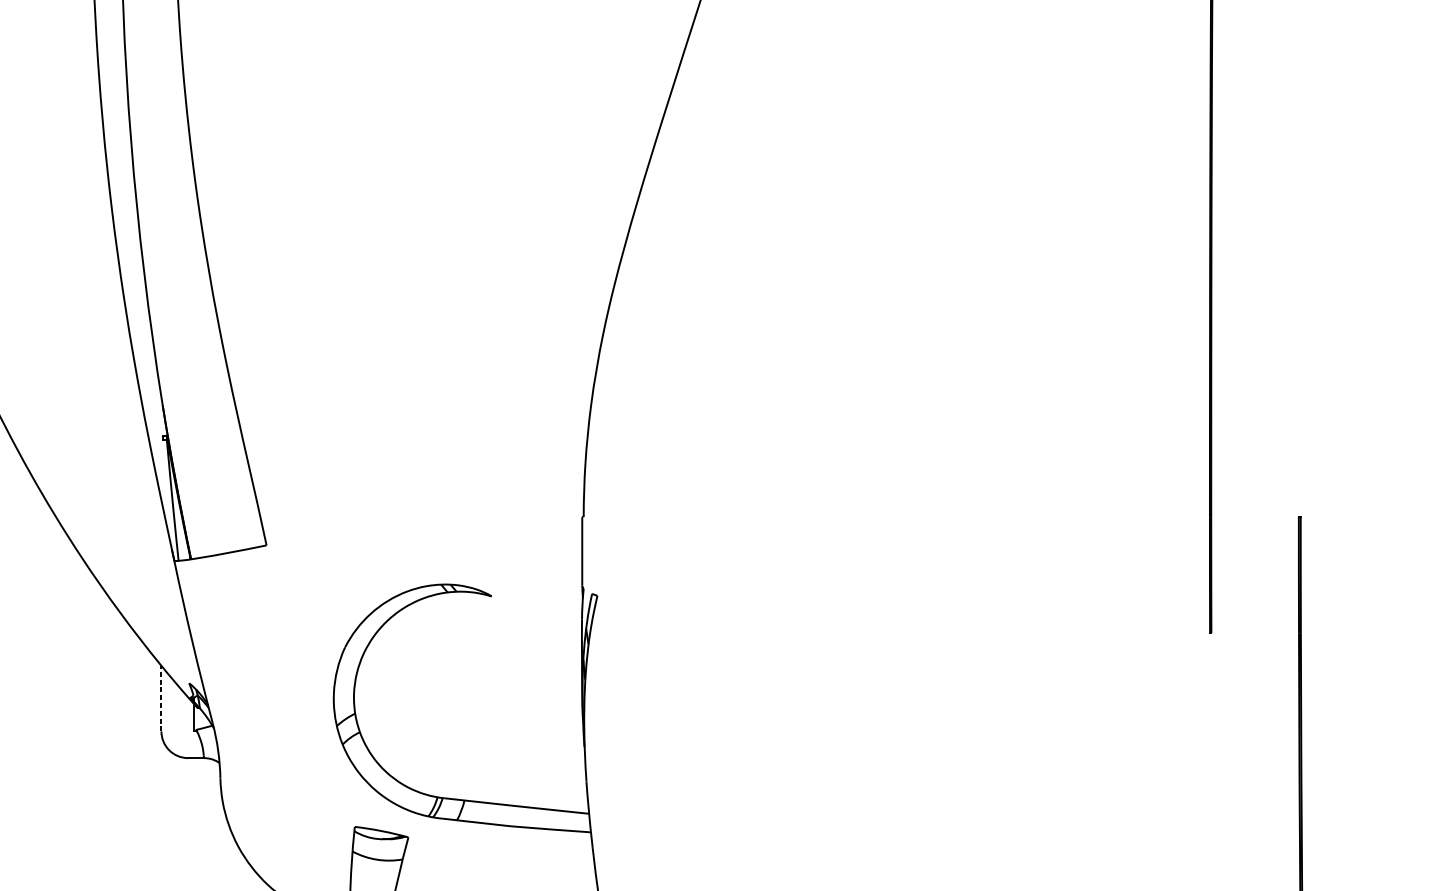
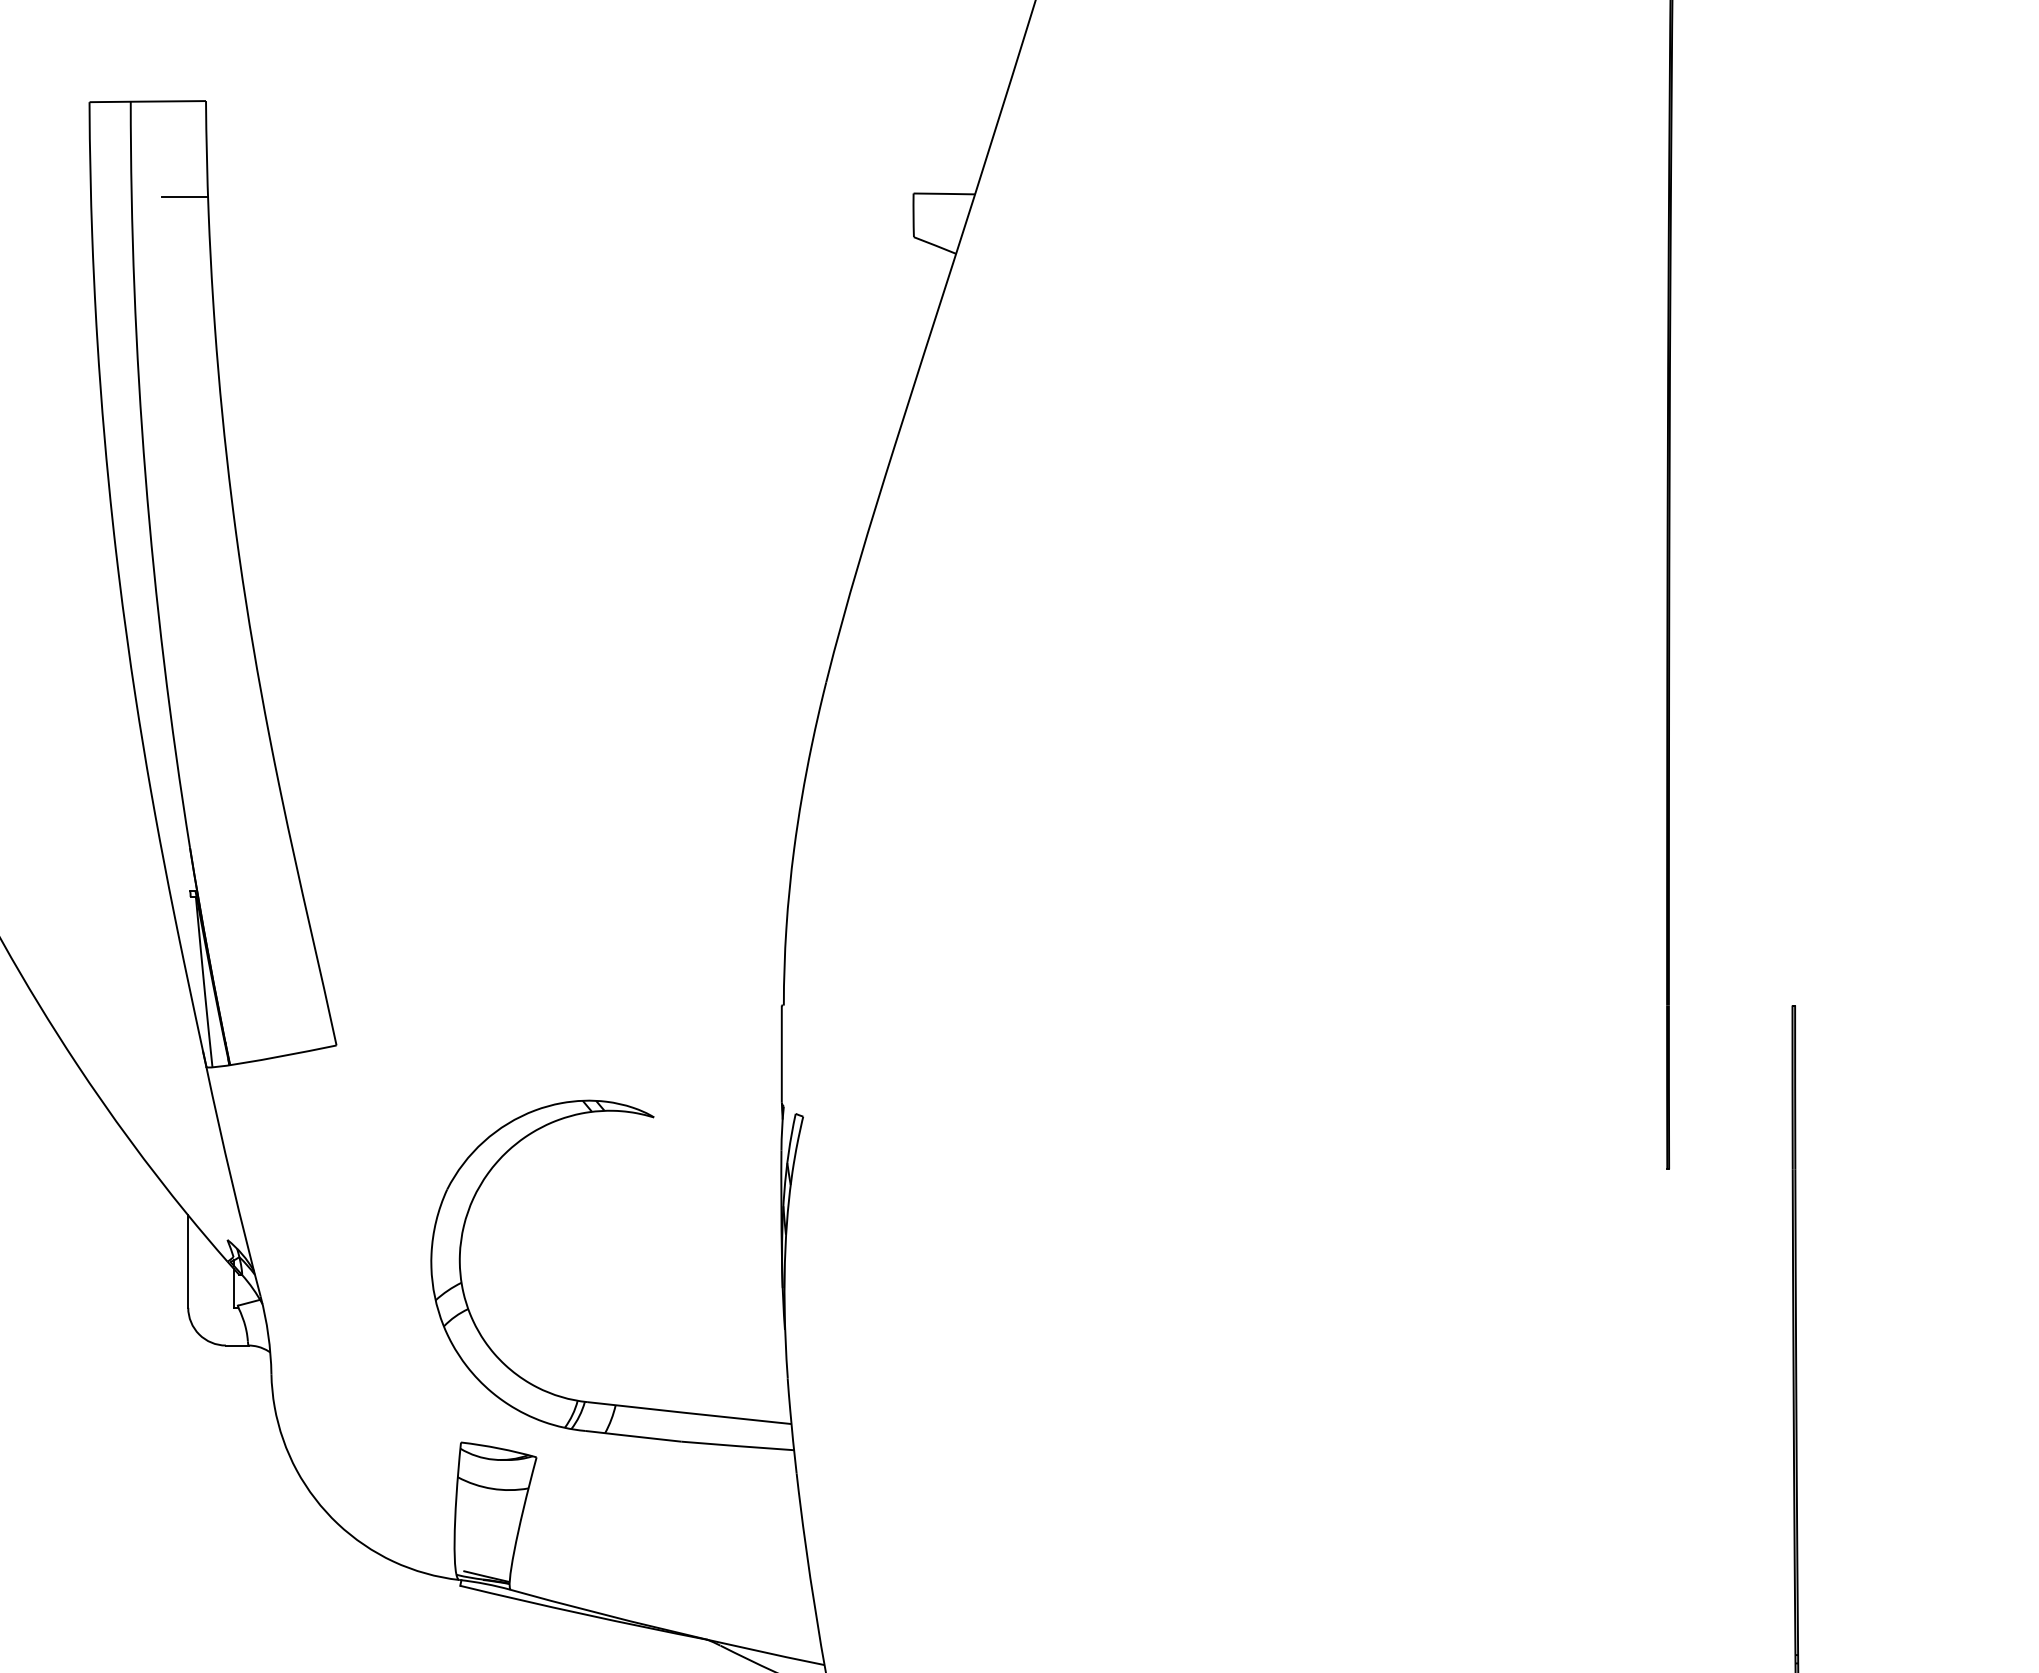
line: (161, 698) -> (188, 1261), dashed -> solid

